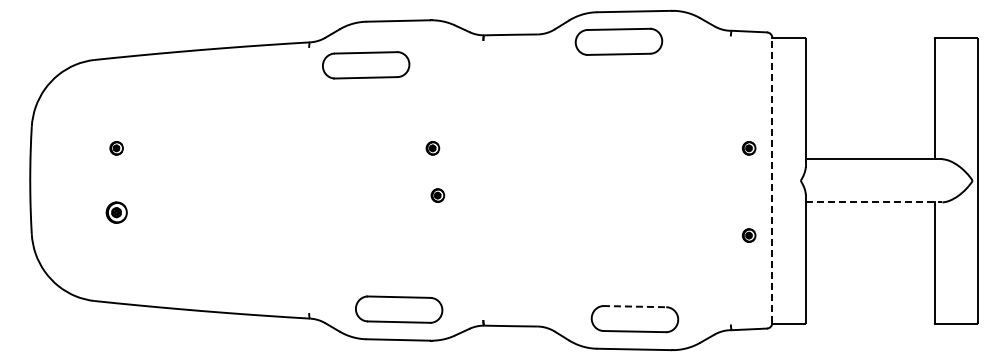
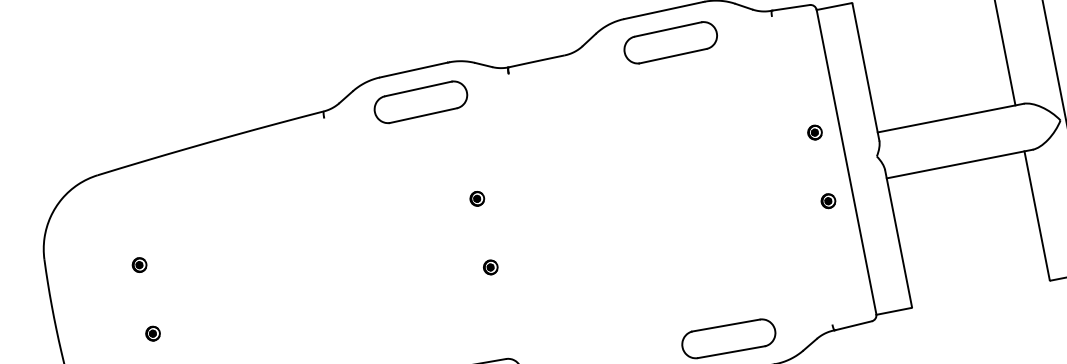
part: (618, 41) -> (670, 42), moved
part: (366, 65) -> (421, 102), moved
line: (772, 179) -> (846, 160), dashed -> solid
part: (437, 195) -> (490, 267), moved
line: (874, 202) -> (960, 164), dashed -> solid
part: (116, 212) -> (152, 333), size x0.62
part: (749, 235) -> (828, 201), moved
line: (634, 306) -> (725, 325), dashed -> solid

